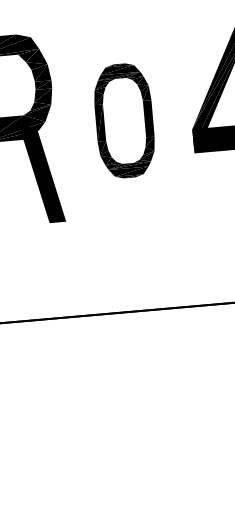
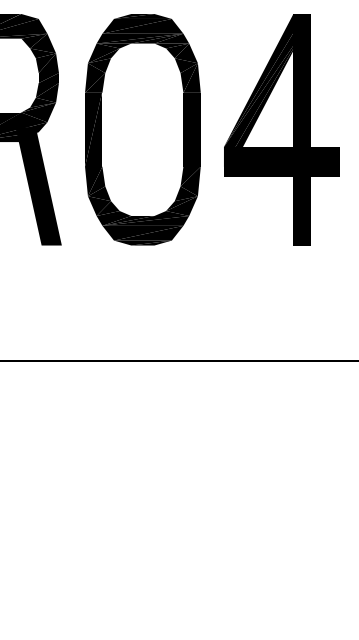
part: (124, 120) -> (142, 129), size x1.67

